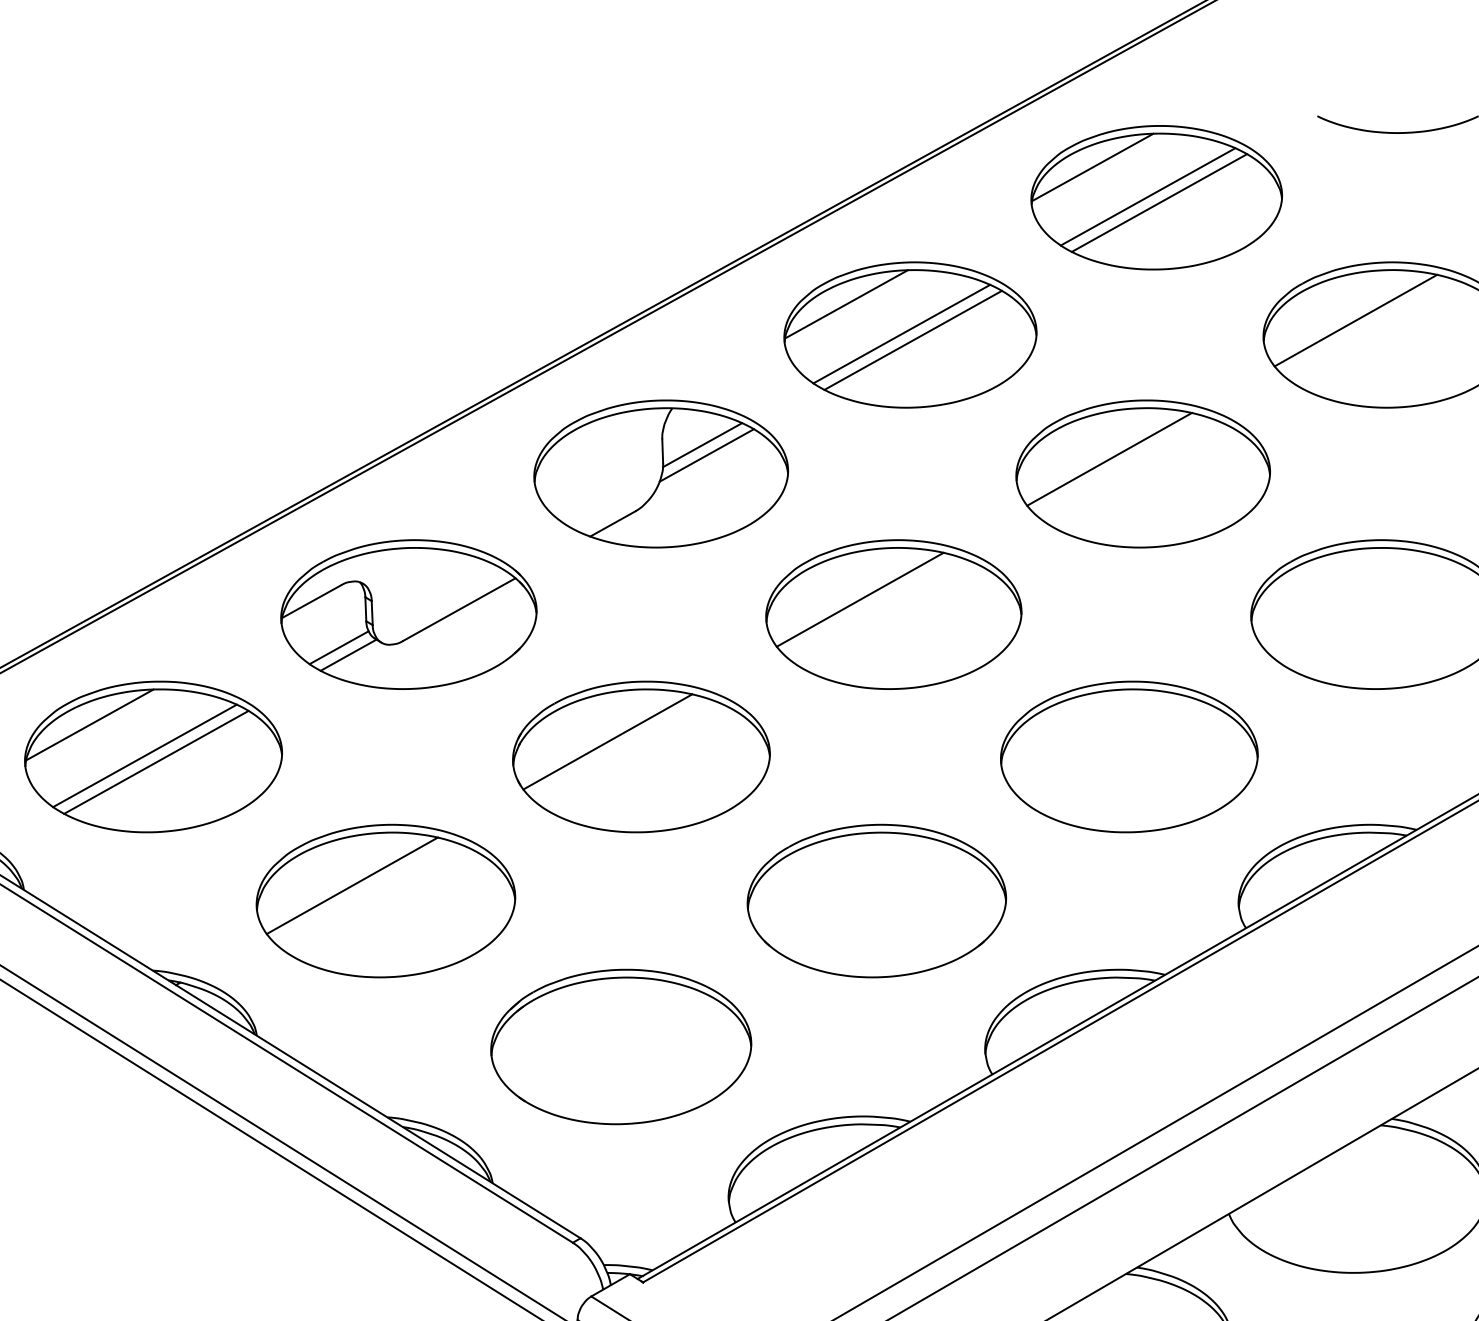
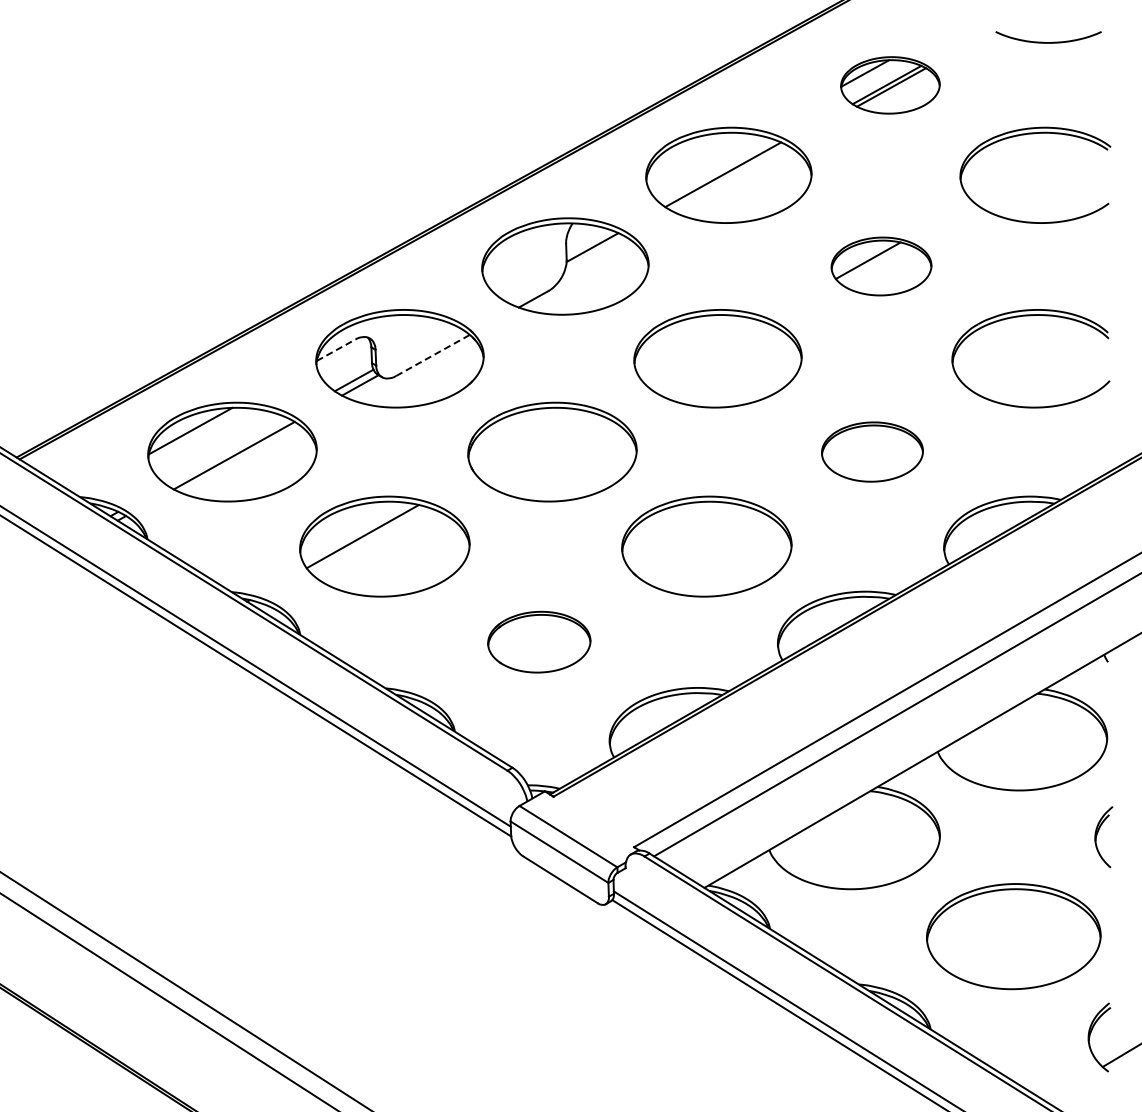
part: (1156, 197) -> (890, 85), size x0.6
line: (845, 303) -> (686, 154), removed
line: (1355, 319) -> (1020, 165), removed
line: (912, 339) -> (730, 178), removed
line: (707, 455) -> (595, 254), removed
part: (1143, 473) -> (881, 266), size x0.6
line: (859, 598) -> (695, 348), removed
line: (312, 602) -> (336, 350), solid -> dashed
line: (460, 609) -> (433, 355), solid -> dashed
line: (607, 742) -> (530, 442), removed
line: (144, 756) -> (226, 451), removed
part: (1129, 756) -> (872, 451), size x0.6
part: (621, 1045) -> (539, 641), size x0.6

